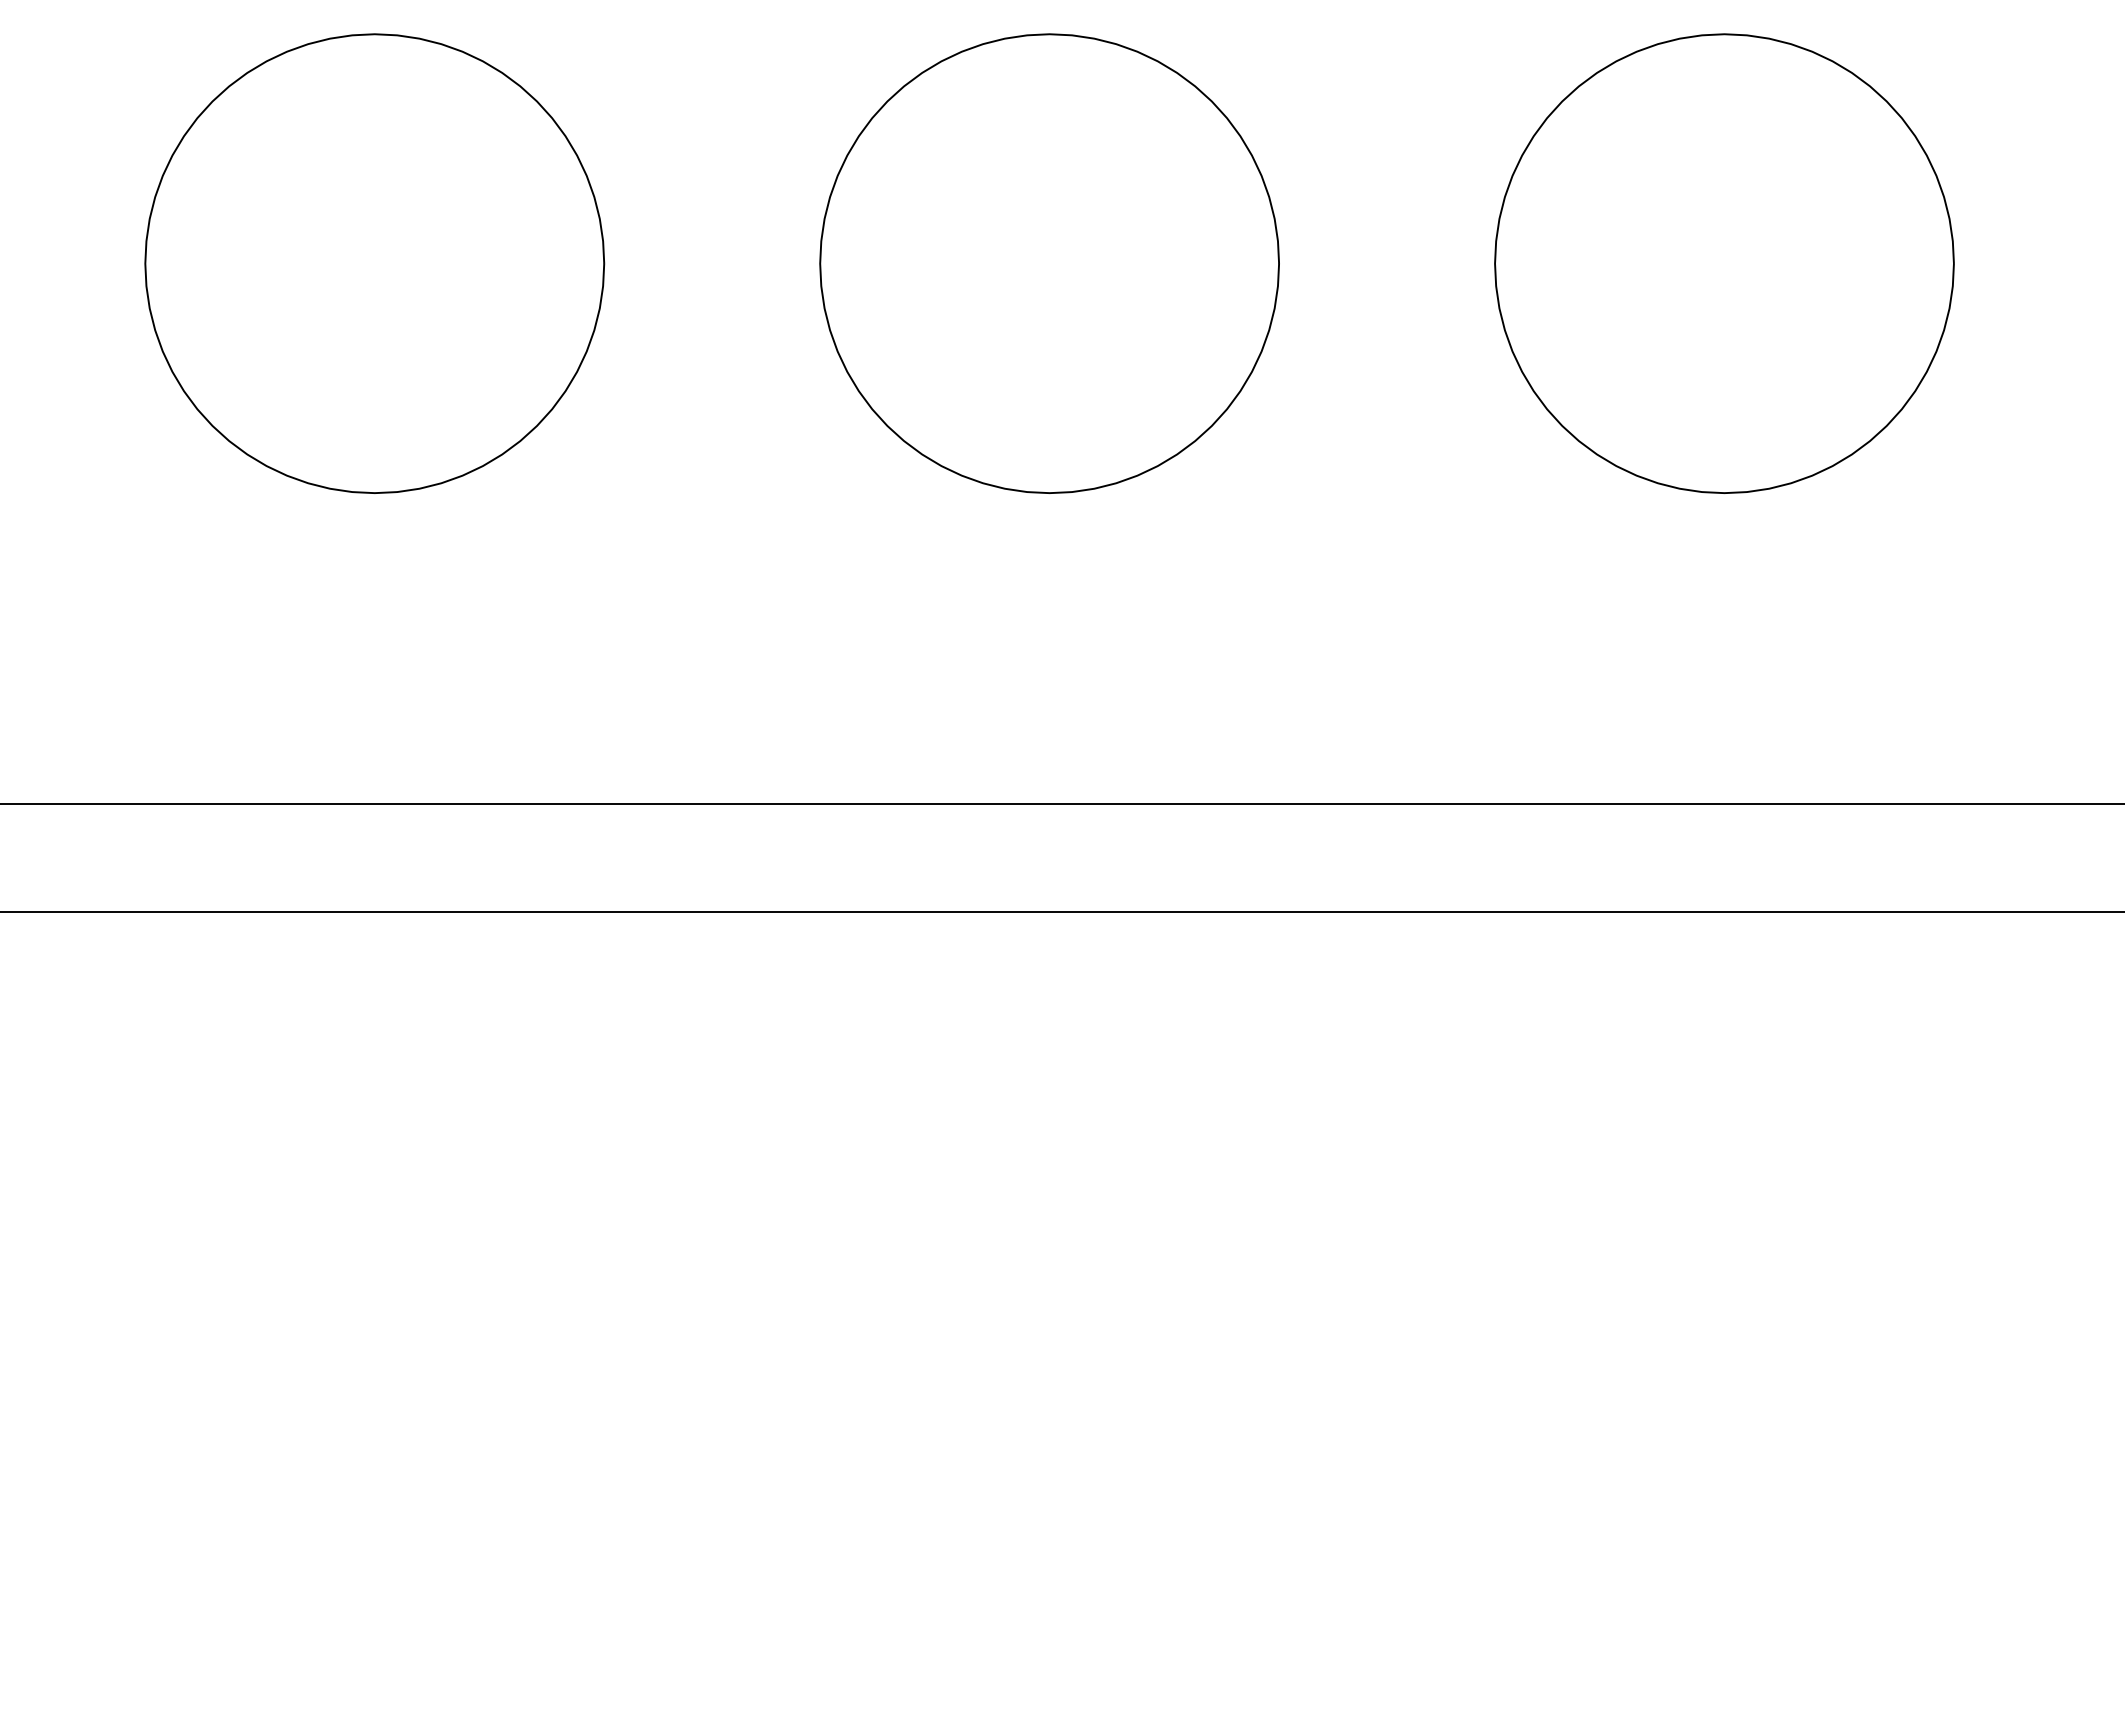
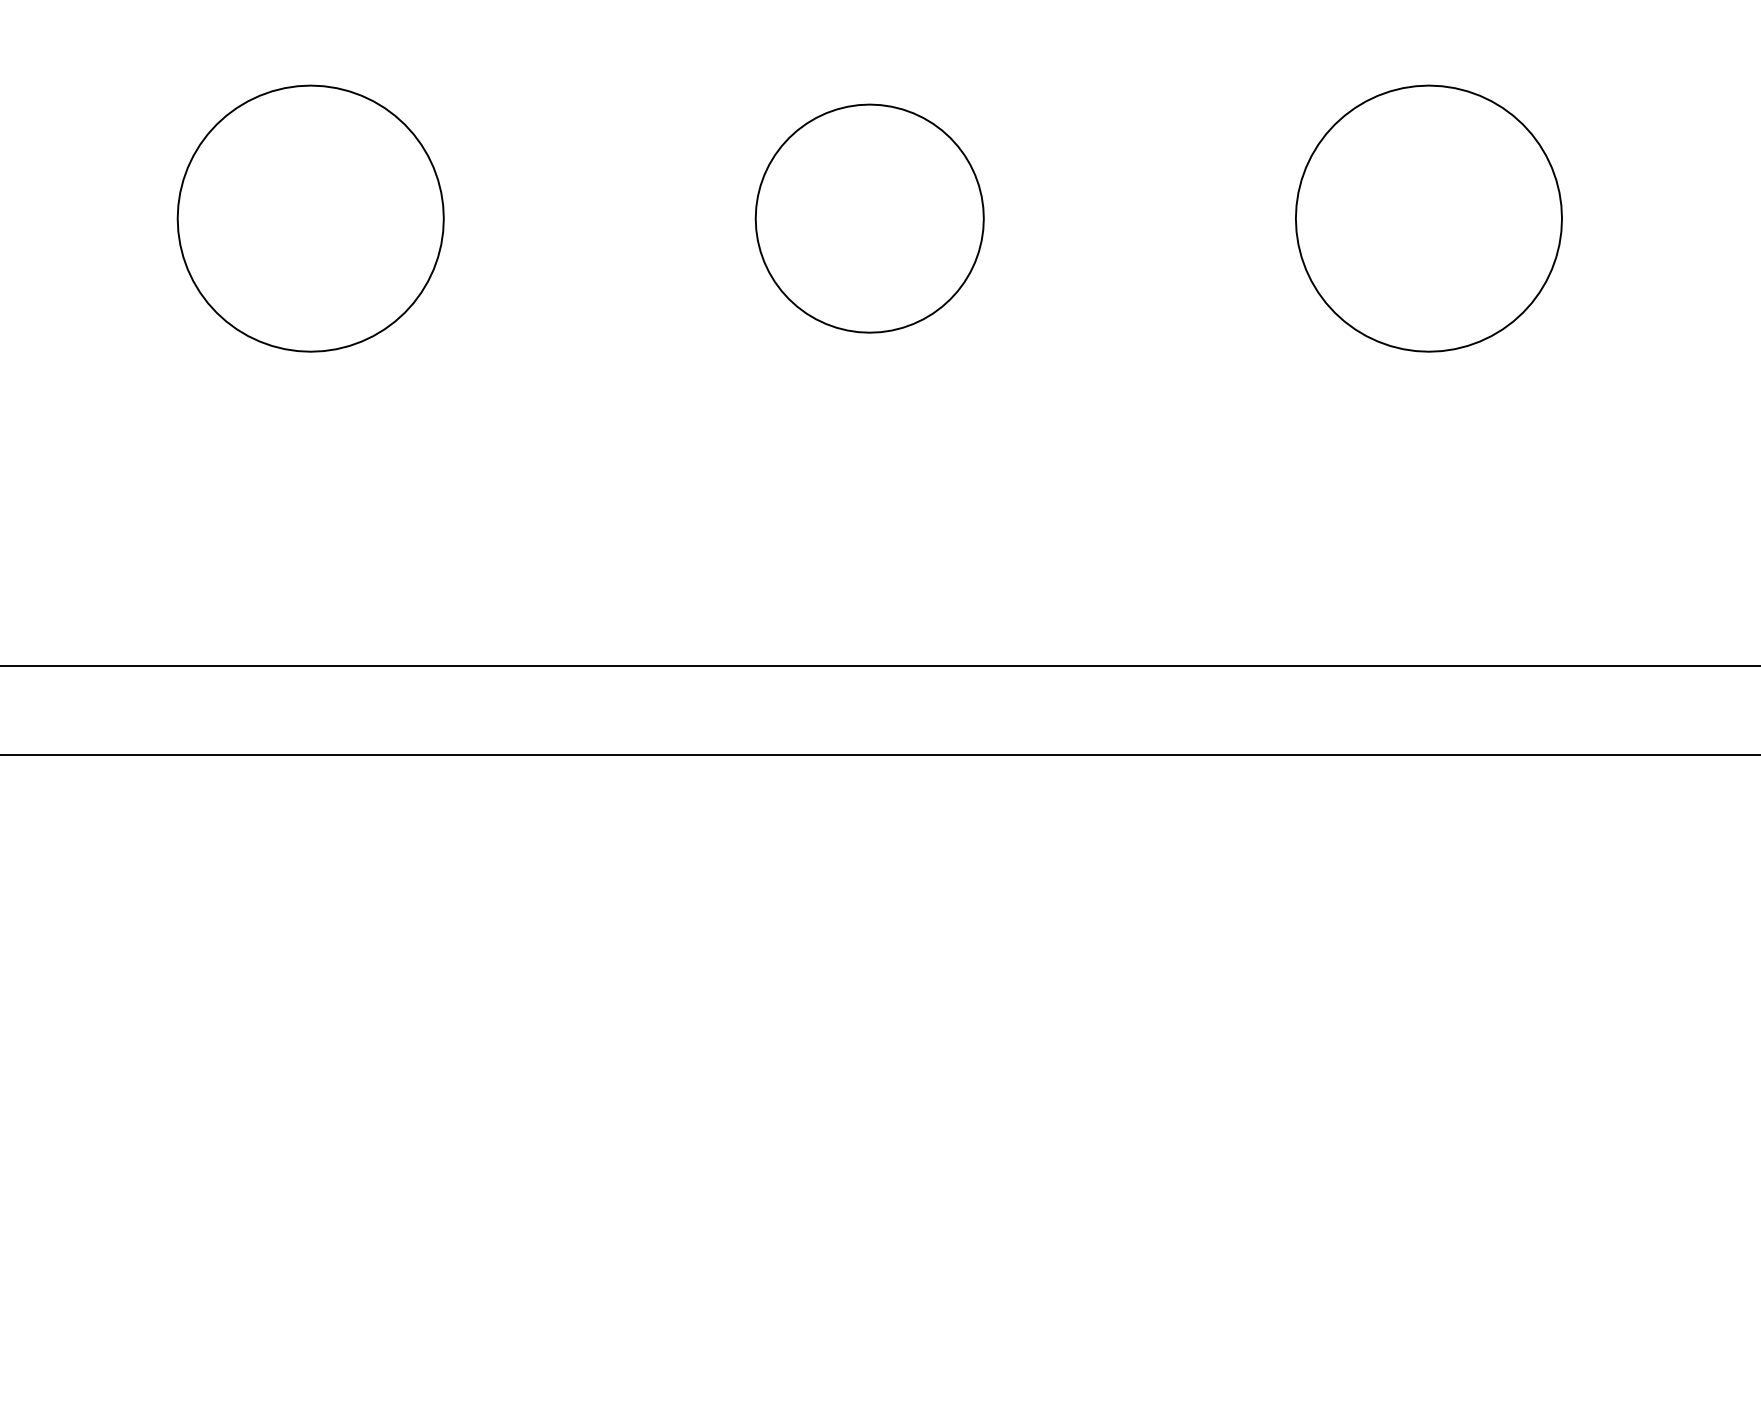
part: (374, 263) -> (310, 218), size x0.7
part: (1049, 263) -> (869, 218), size x0.6
part: (1724, 263) -> (1428, 218), size x0.7

